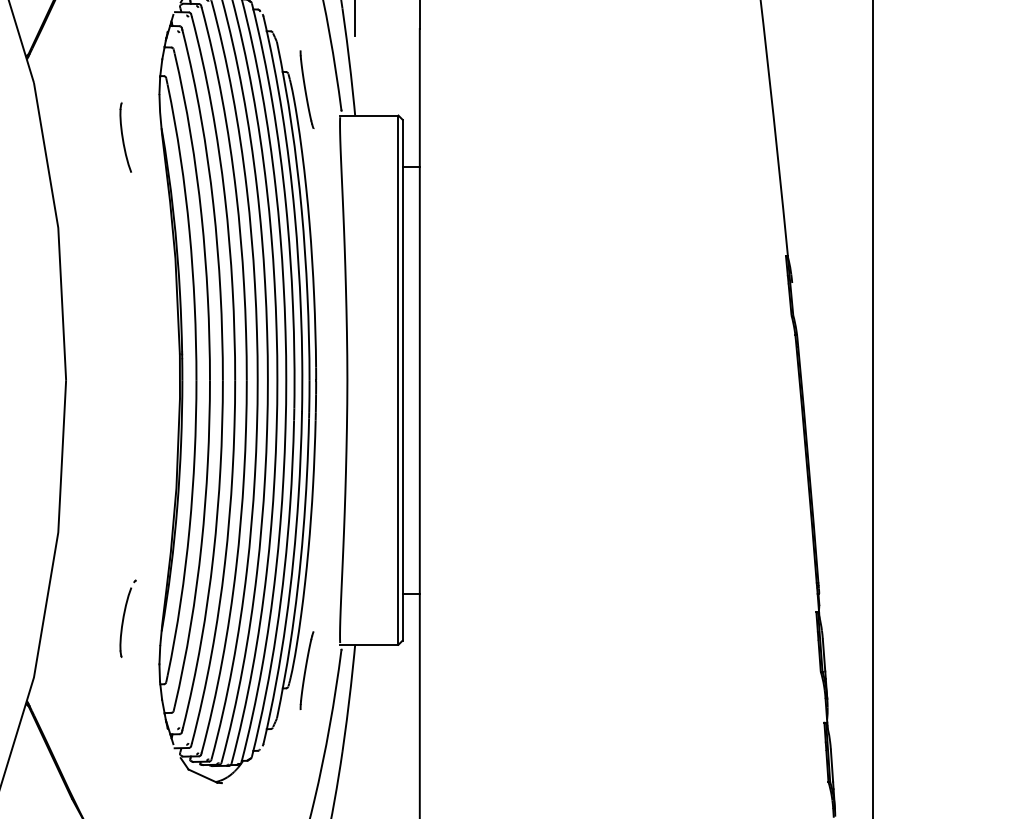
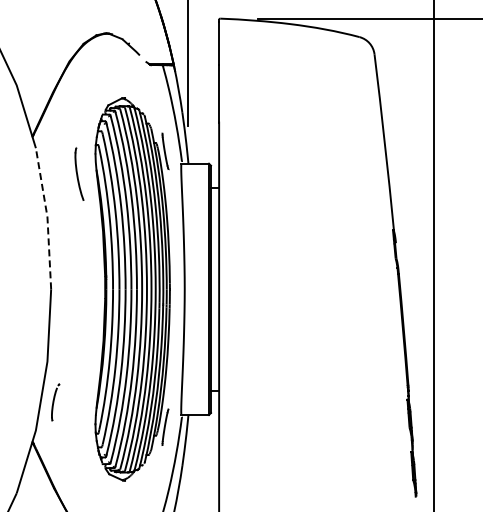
part: (125, 136) -> (79, 173), size x1.6
line: (58, 230) -> (47, 218), solid -> dashed
part: (127, 618) -> (55, 402), moved

